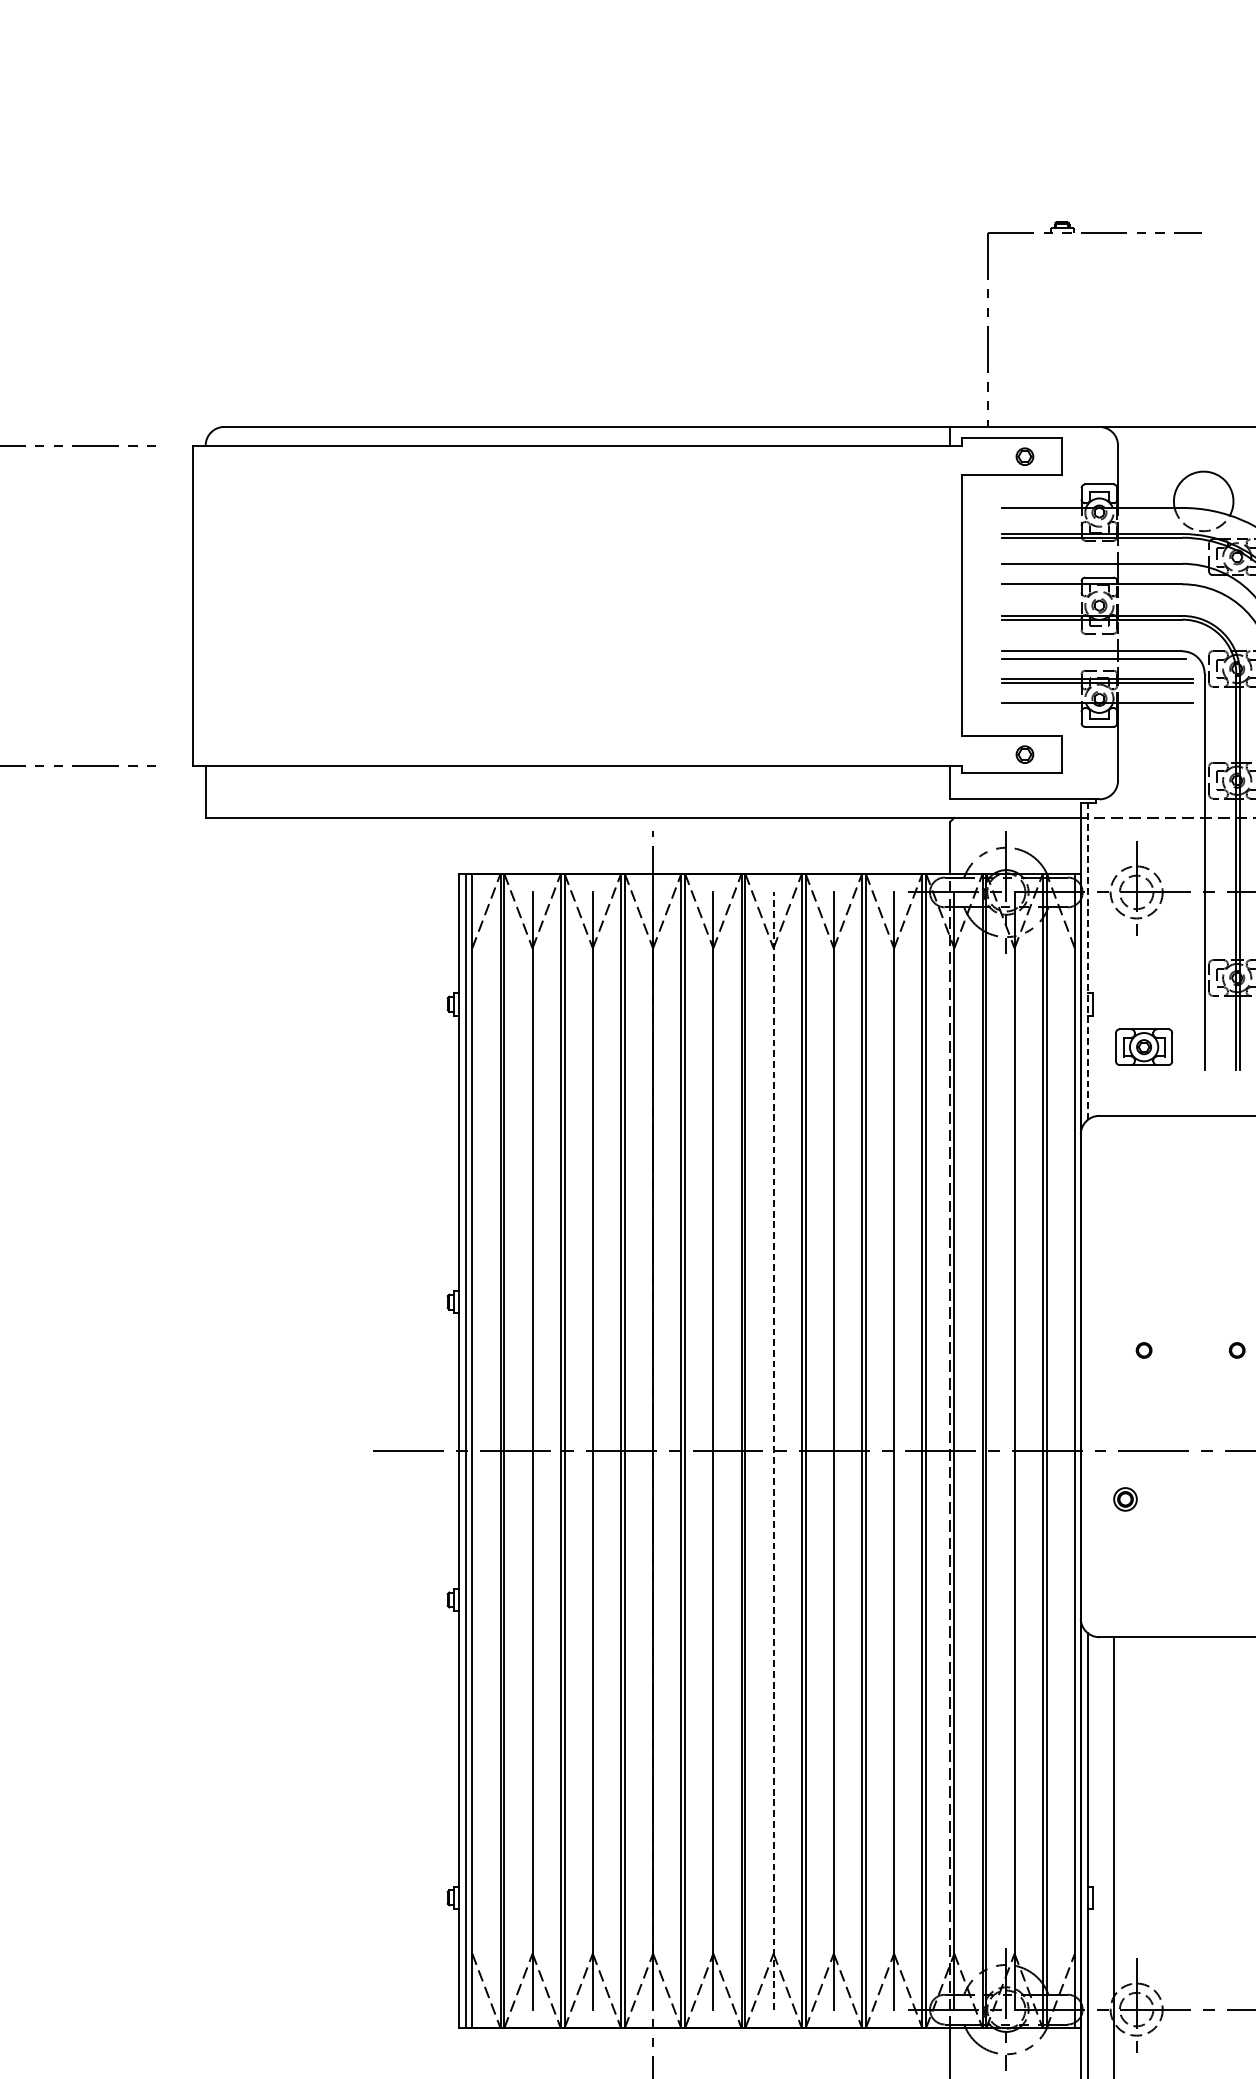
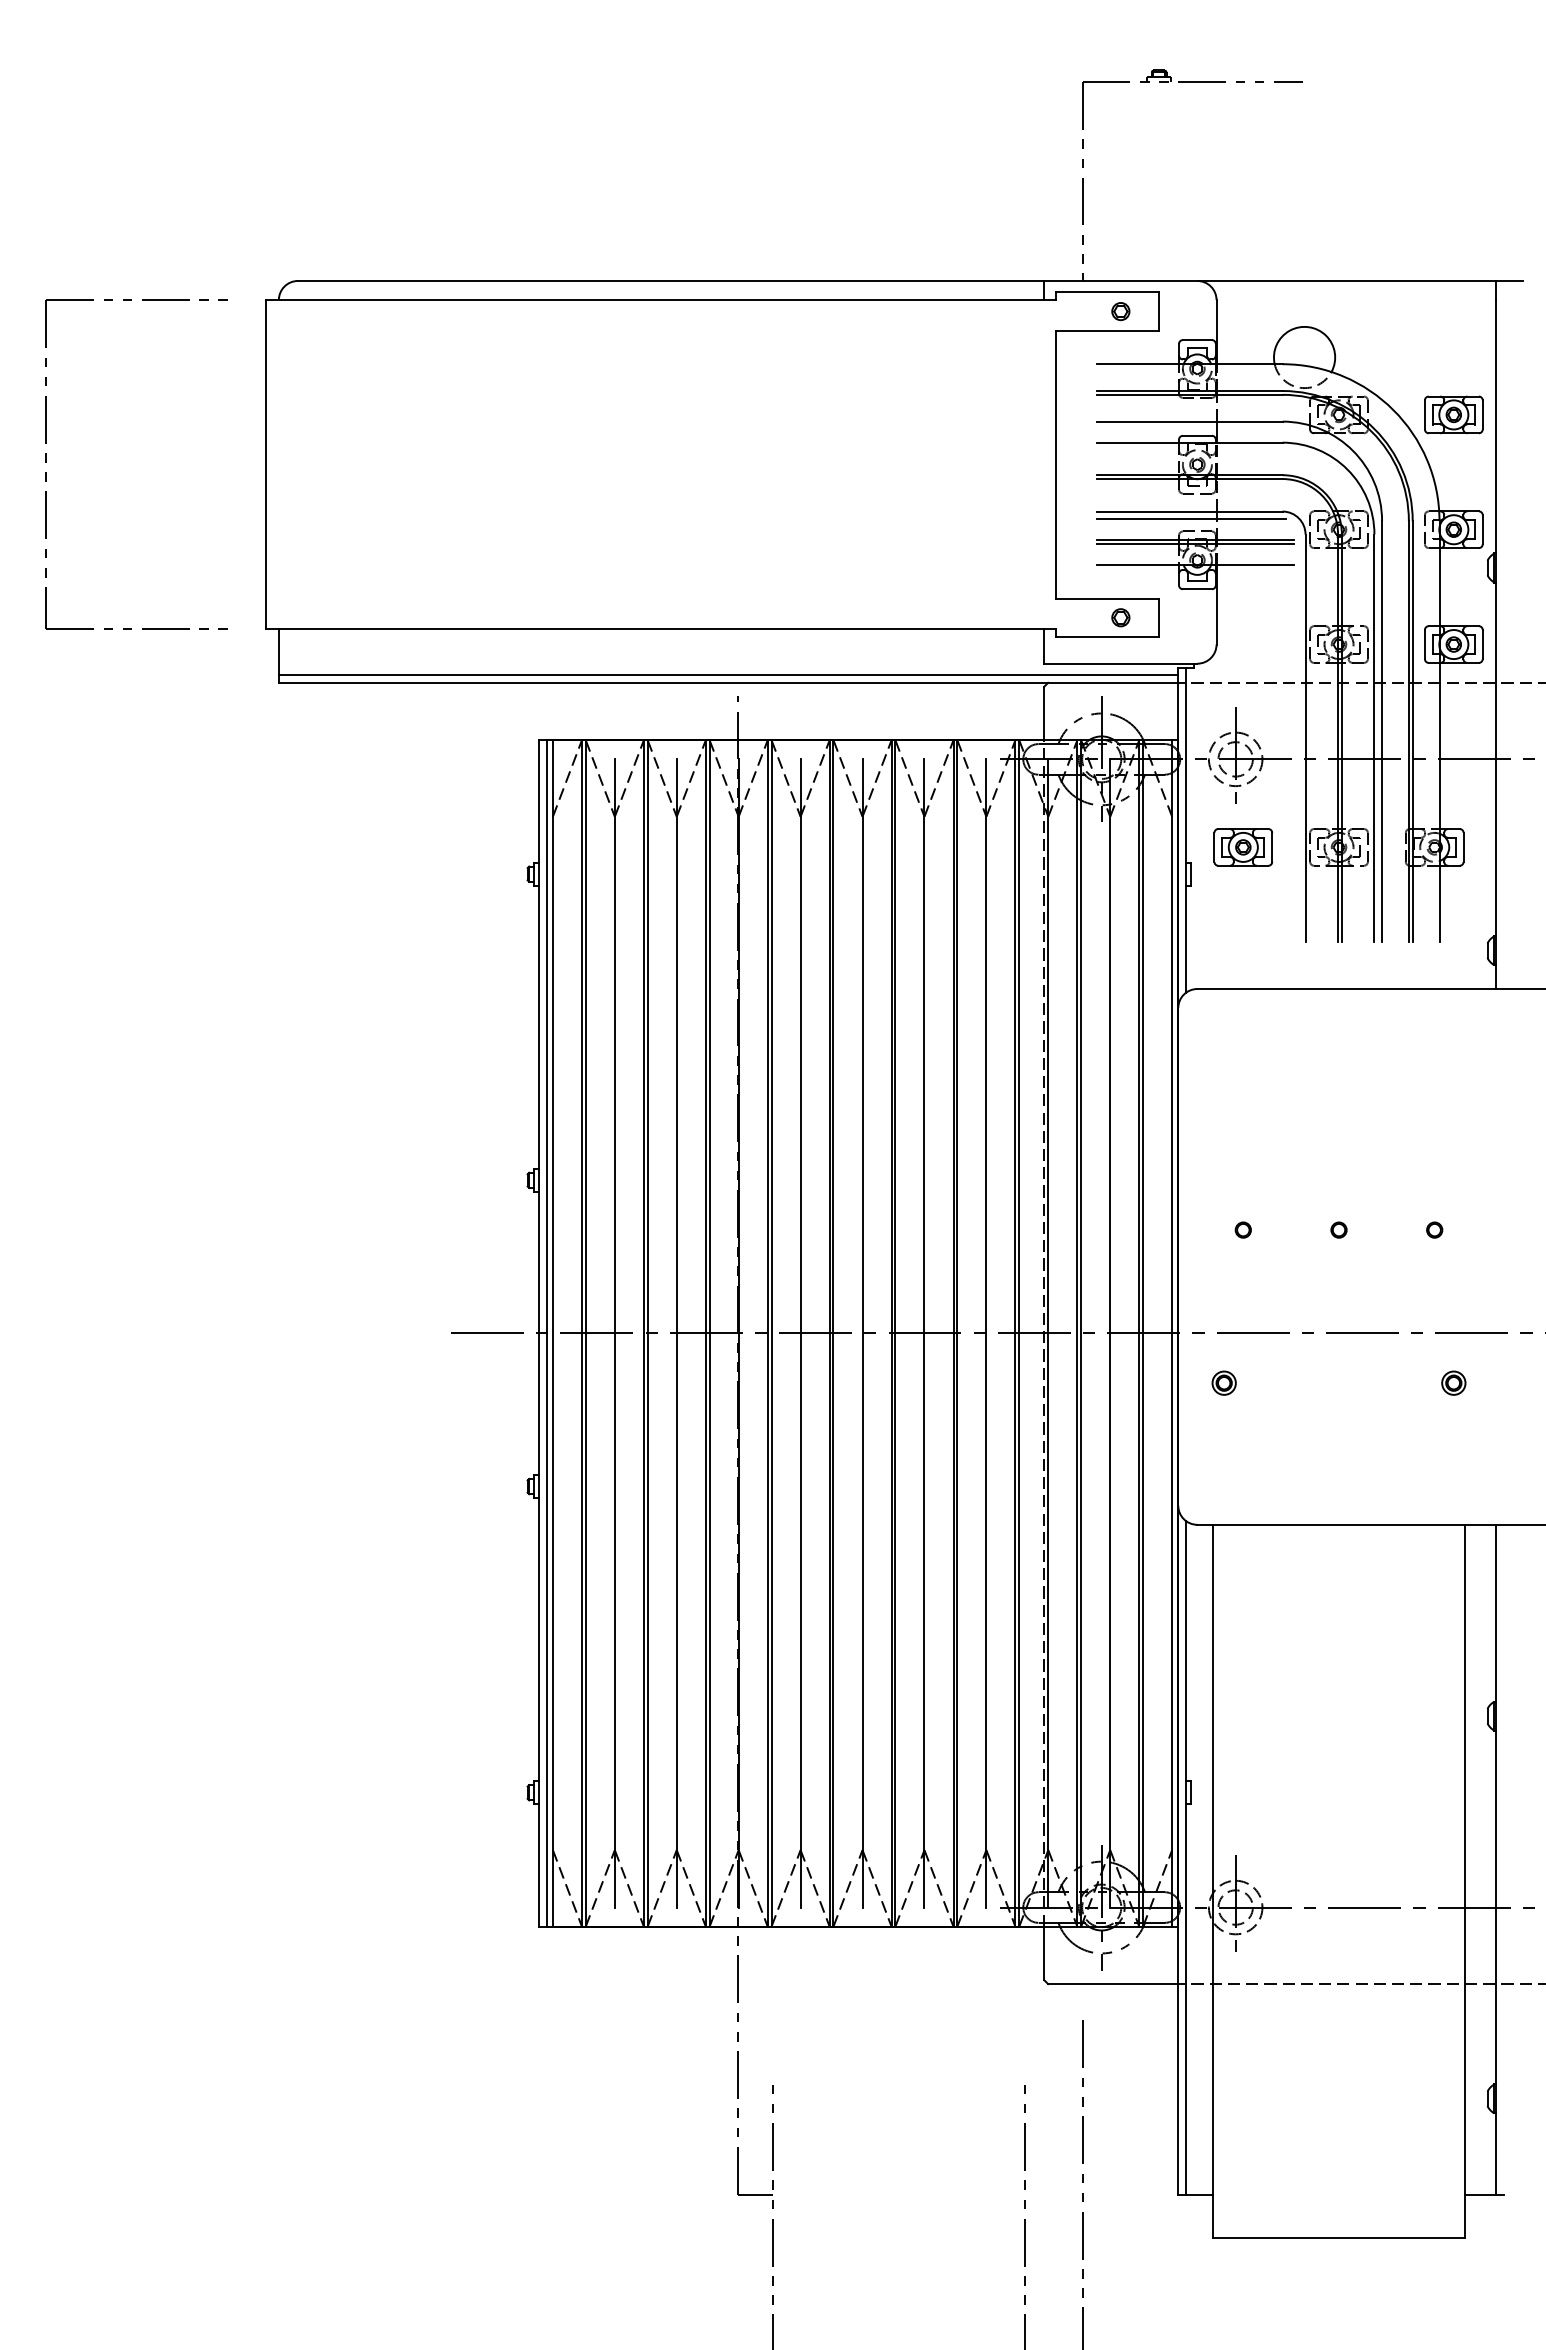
line: (643, 810) -> (728, 675), added
line: (1087, 961) -> (1185, 830), dashed -> solid
part: (1144, 1047) -> (1243, 847), moved
line: (773, 1450) -> (862, 1332), dashed -> solid

